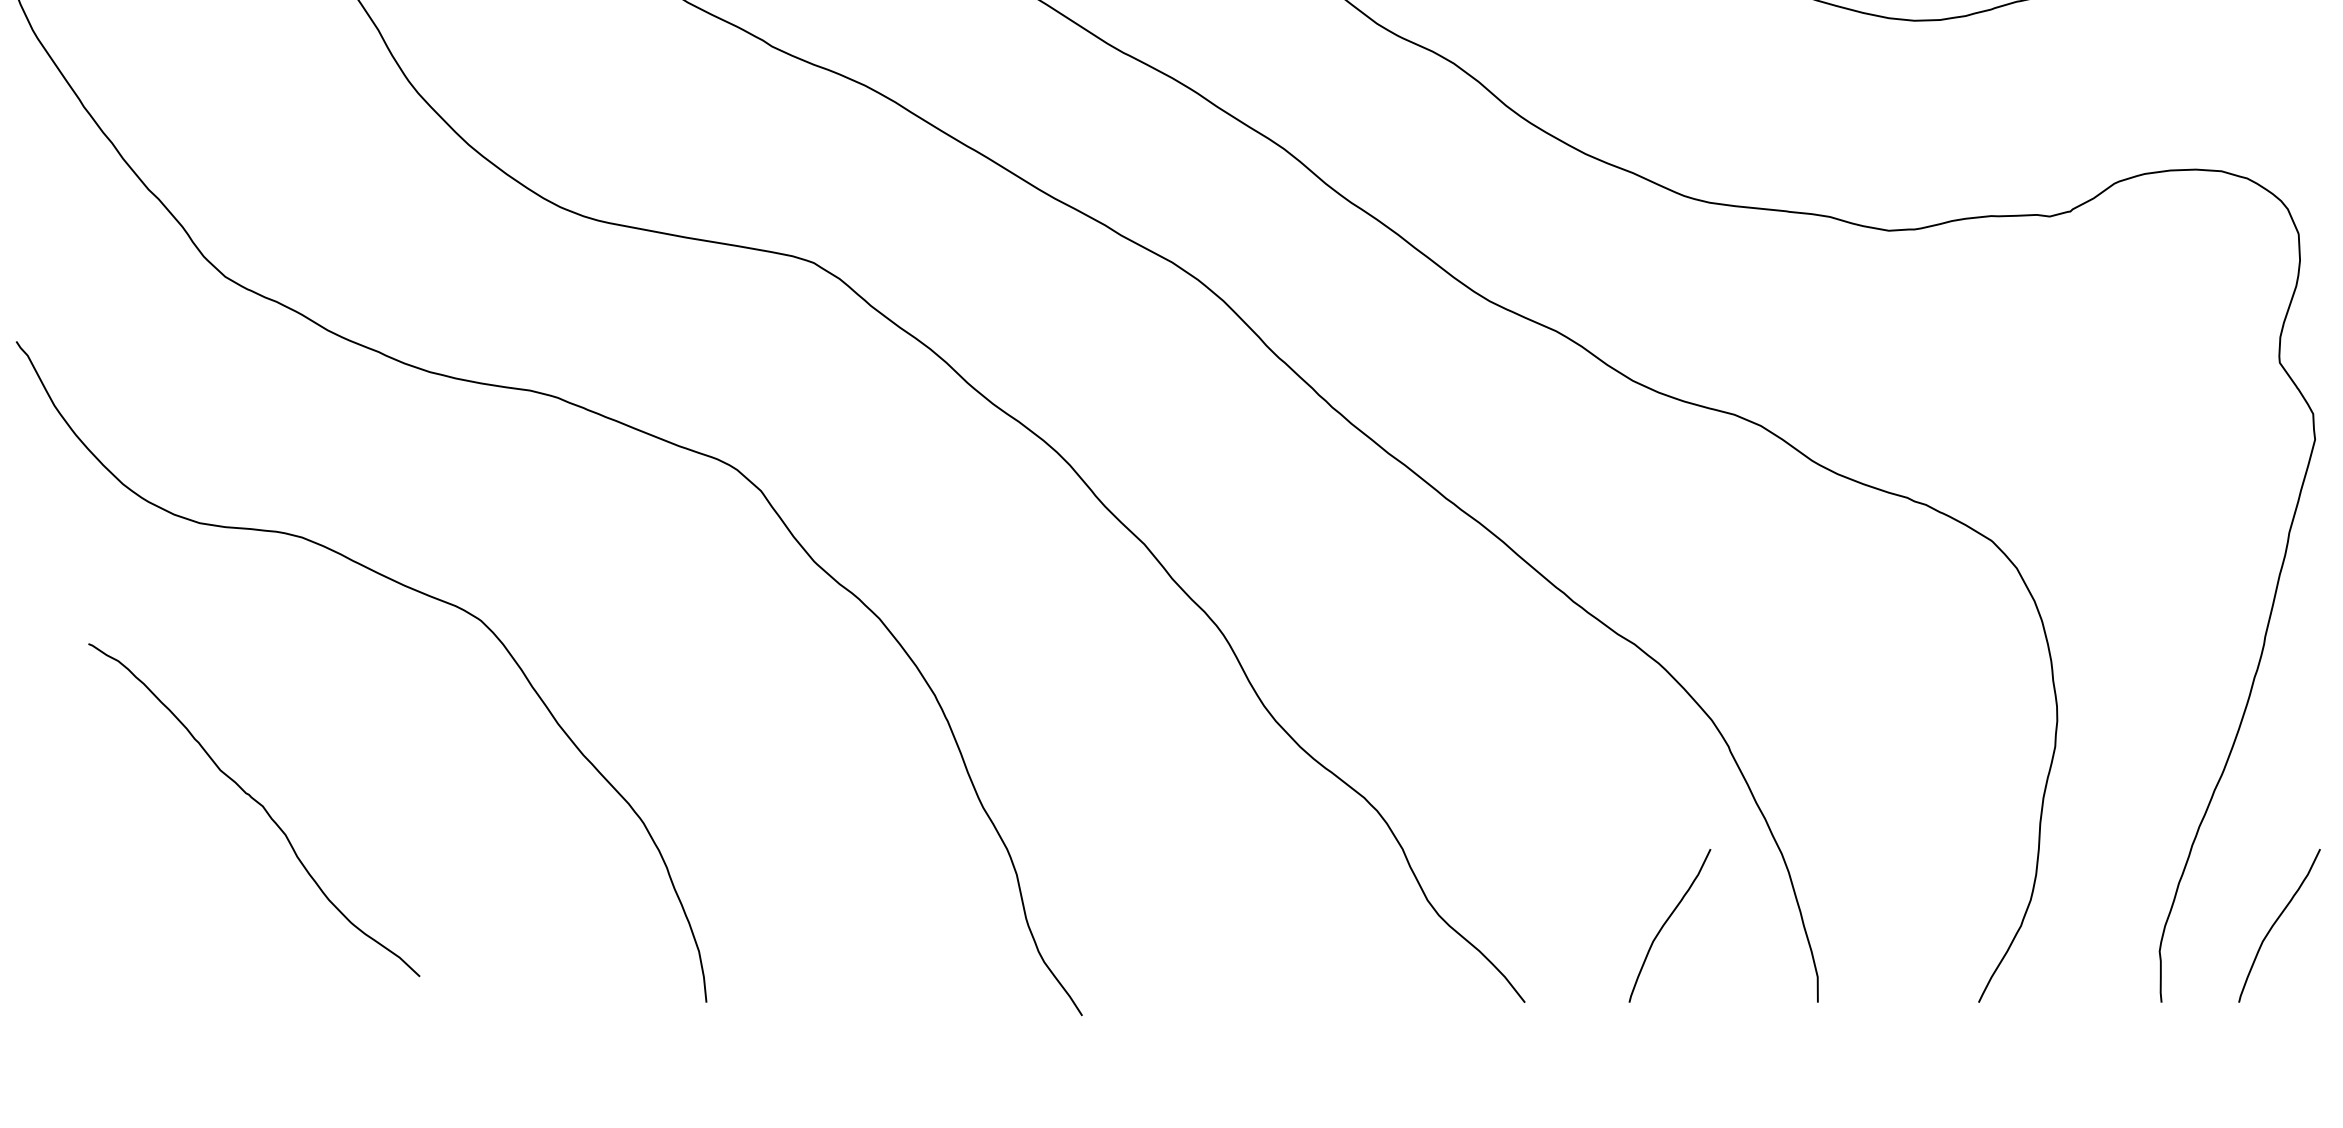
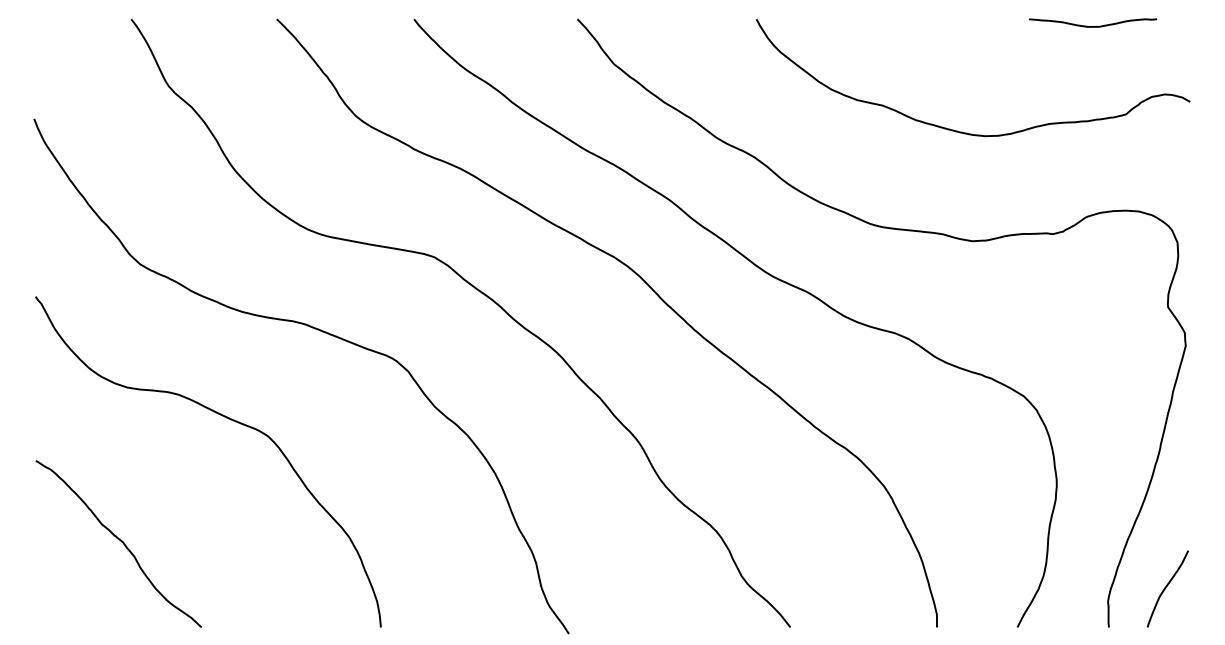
curve: (257, 804) -> (120, 541), moved
curve: (1666, 924) -> (861, 588), removed

